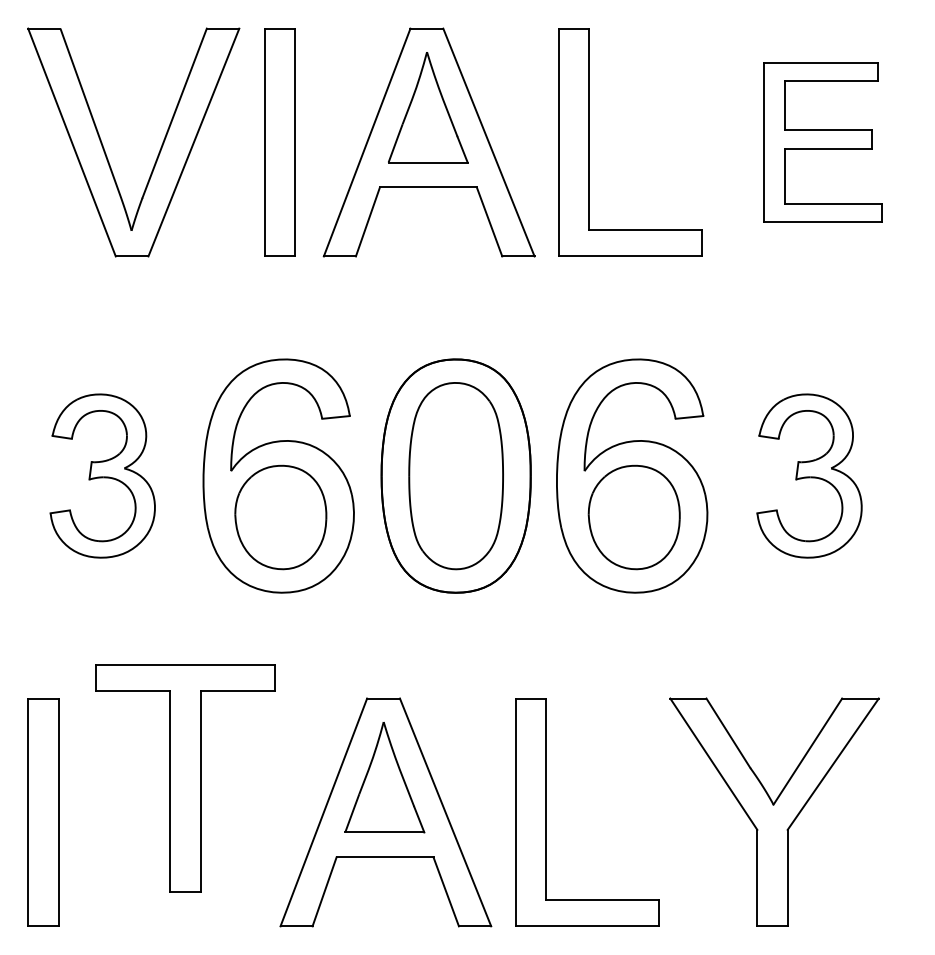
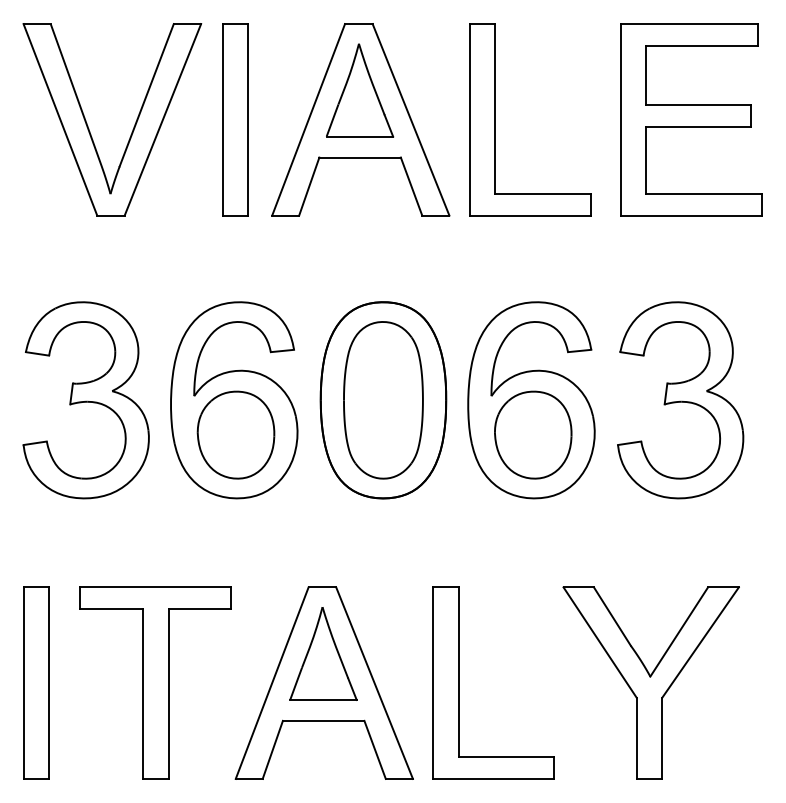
part: (822, 142) -> (691, 119), size x1.43
part: (102, 475) -> (86, 399), size x1.43
part: (809, 475) -> (680, 399), size x1.43
part: (185, 778) -> (155, 683), moved

